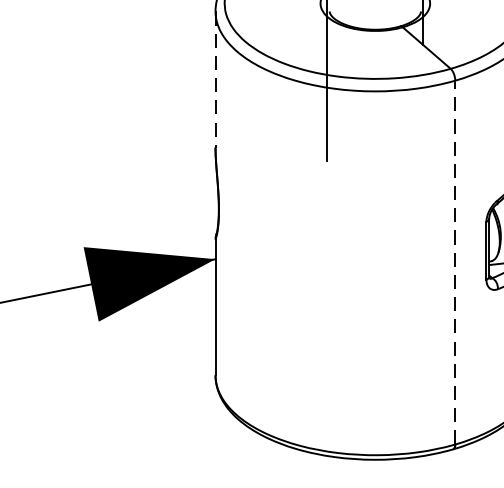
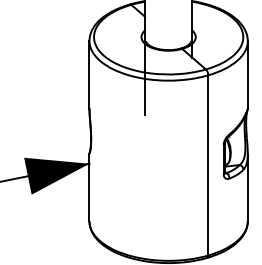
line: (215, 78) -> (89, 74), dashed -> solid
line: (455, 260) -> (208, 164), dashed -> solid

